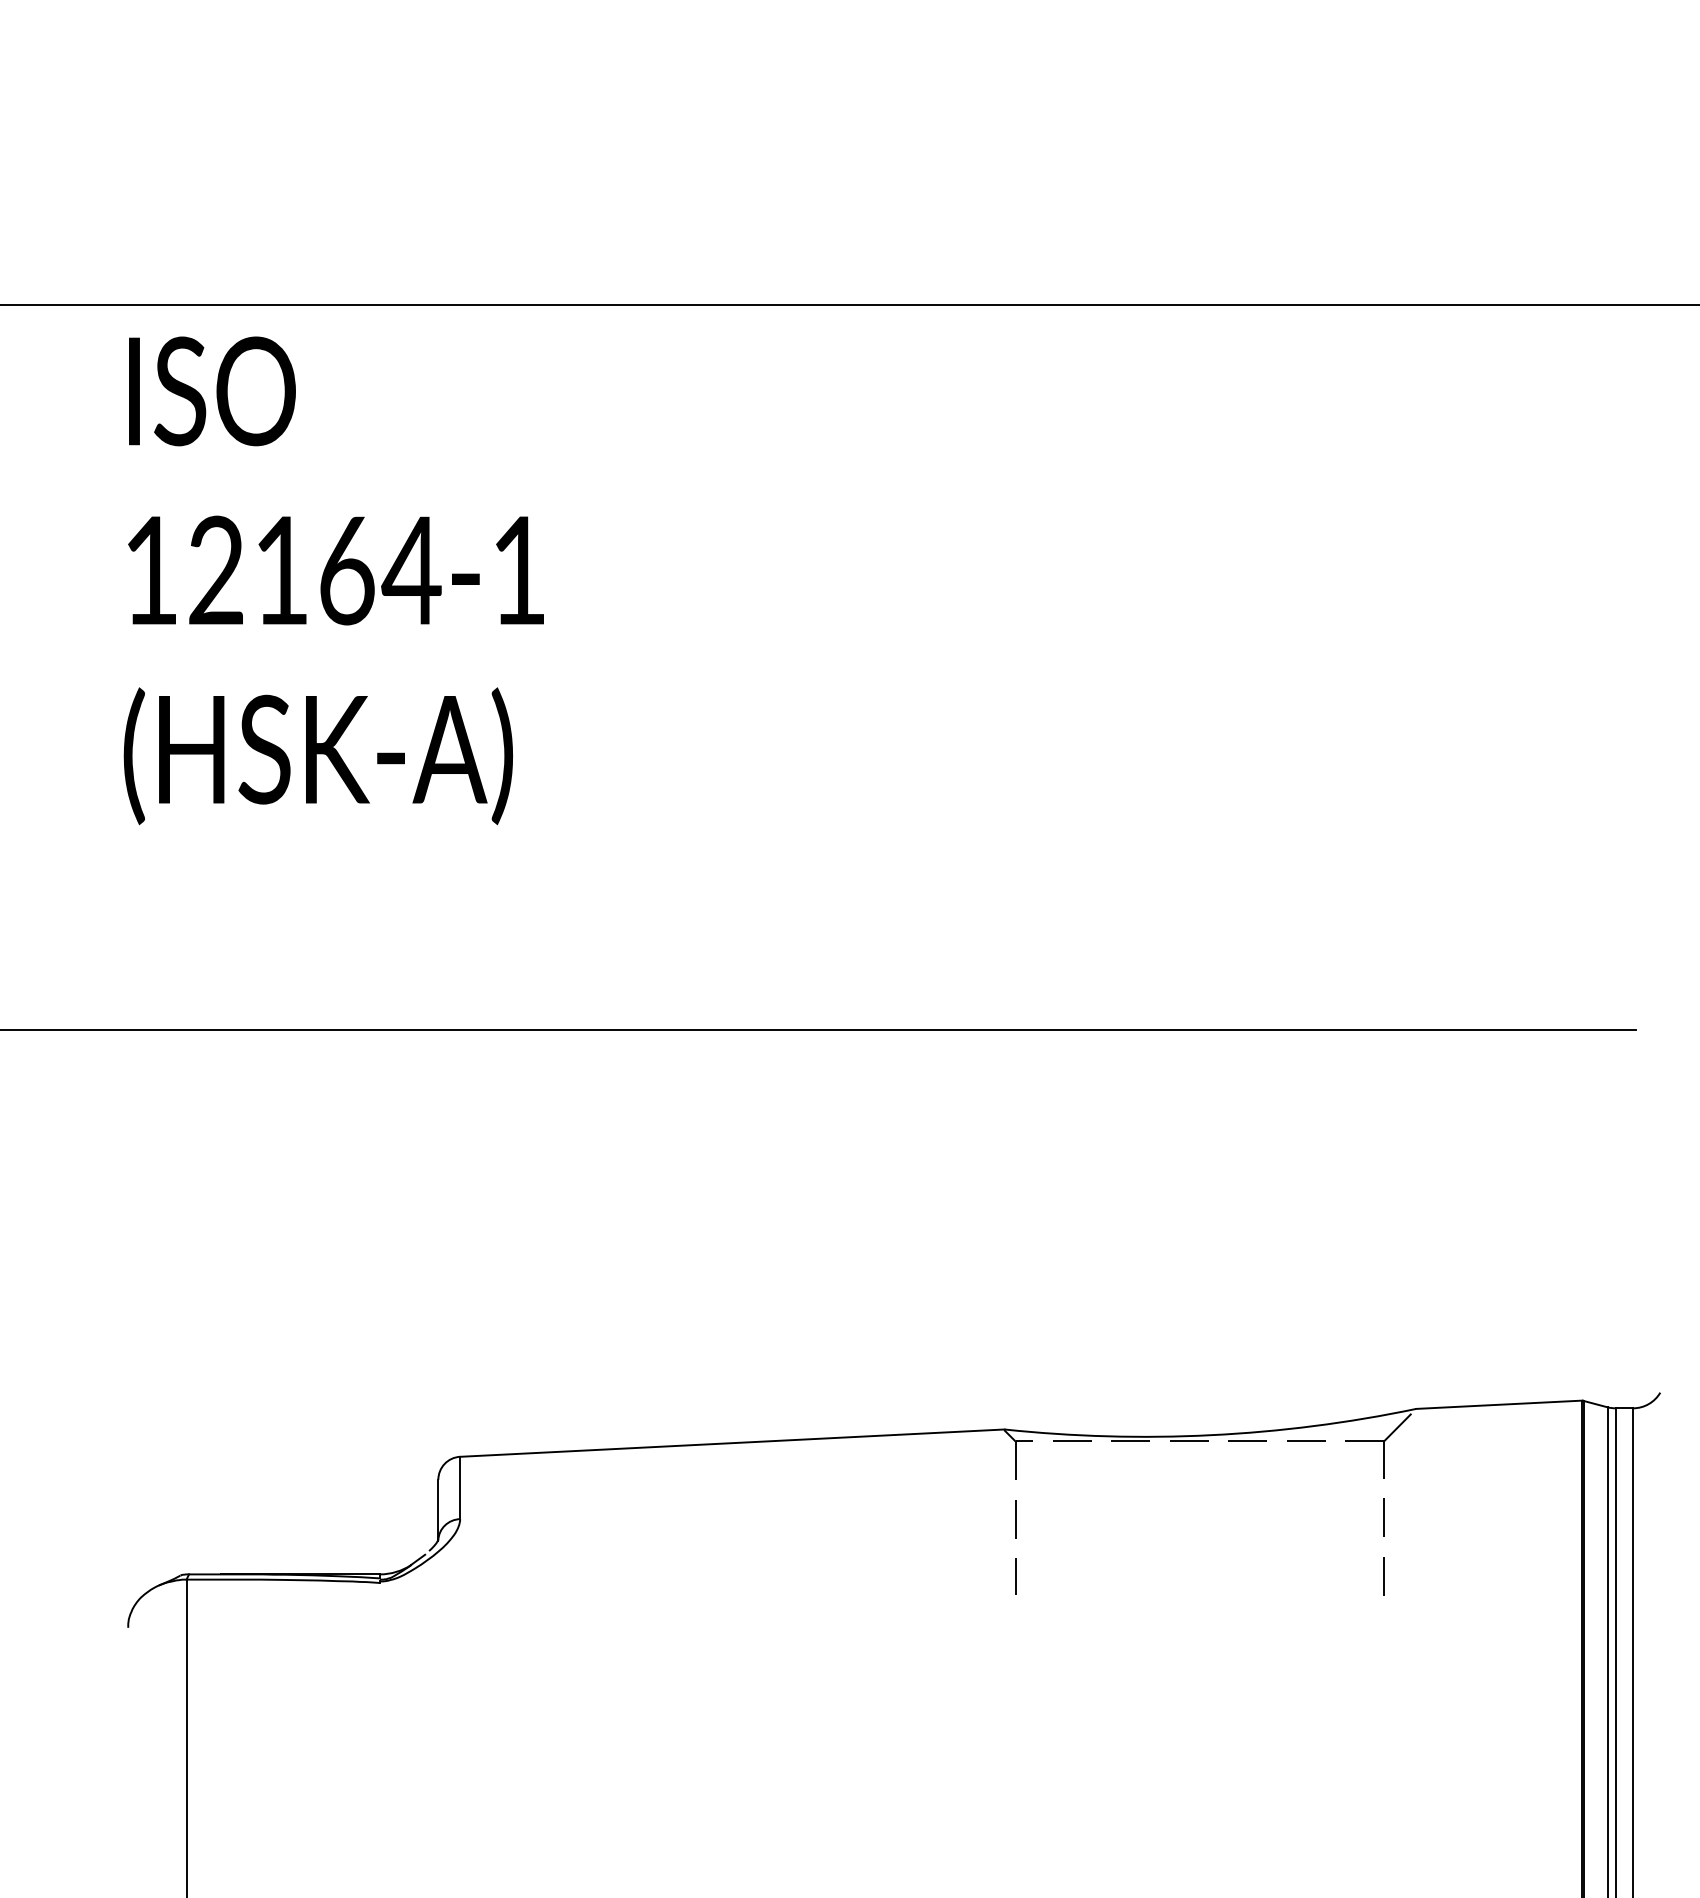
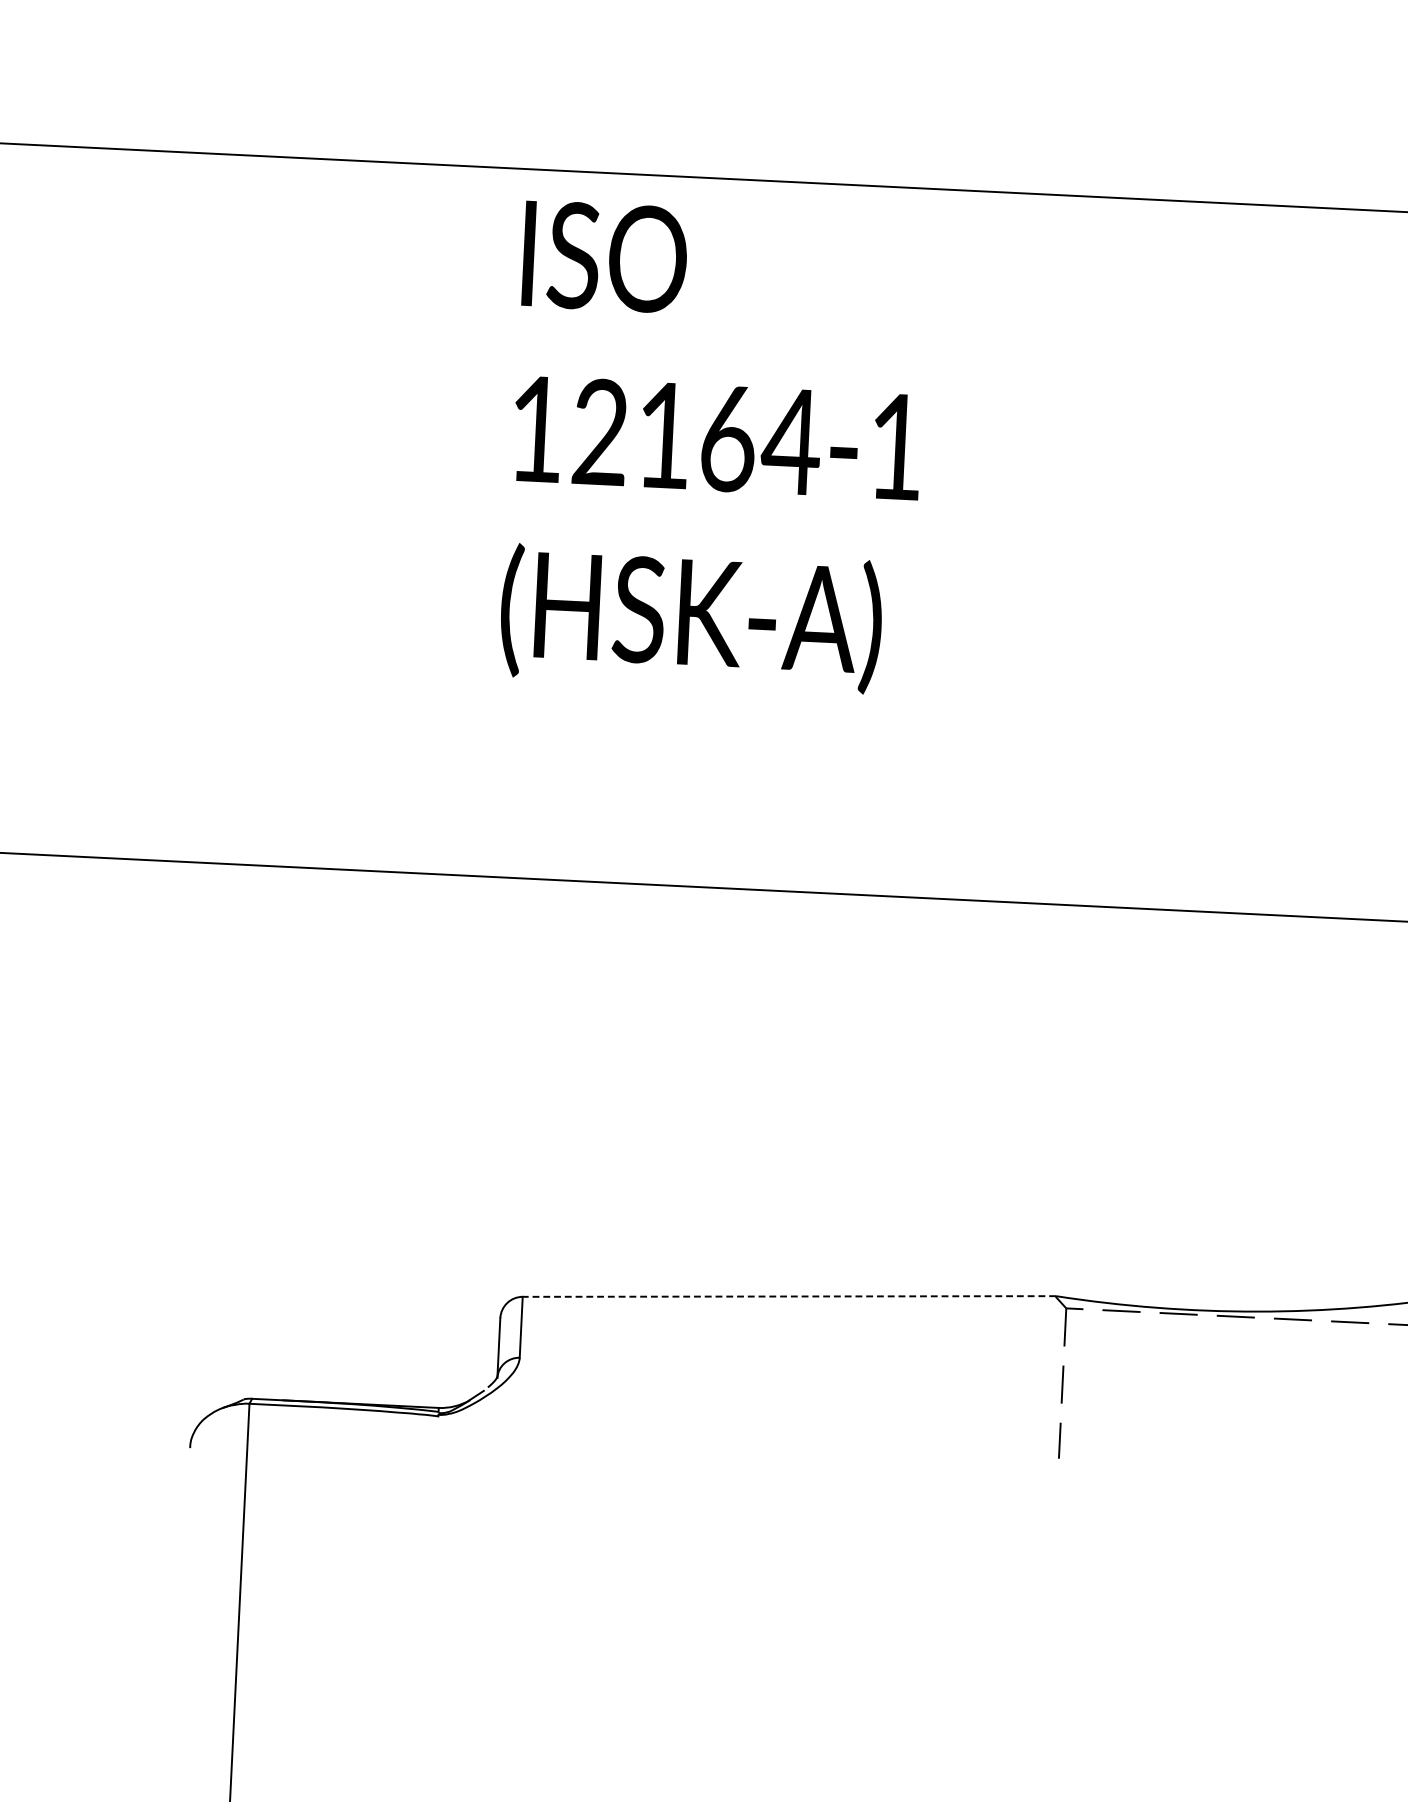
text: (333, 580) -> (714, 447), moved
line: (732, 1443) -> (789, 1296), solid -> dashed

